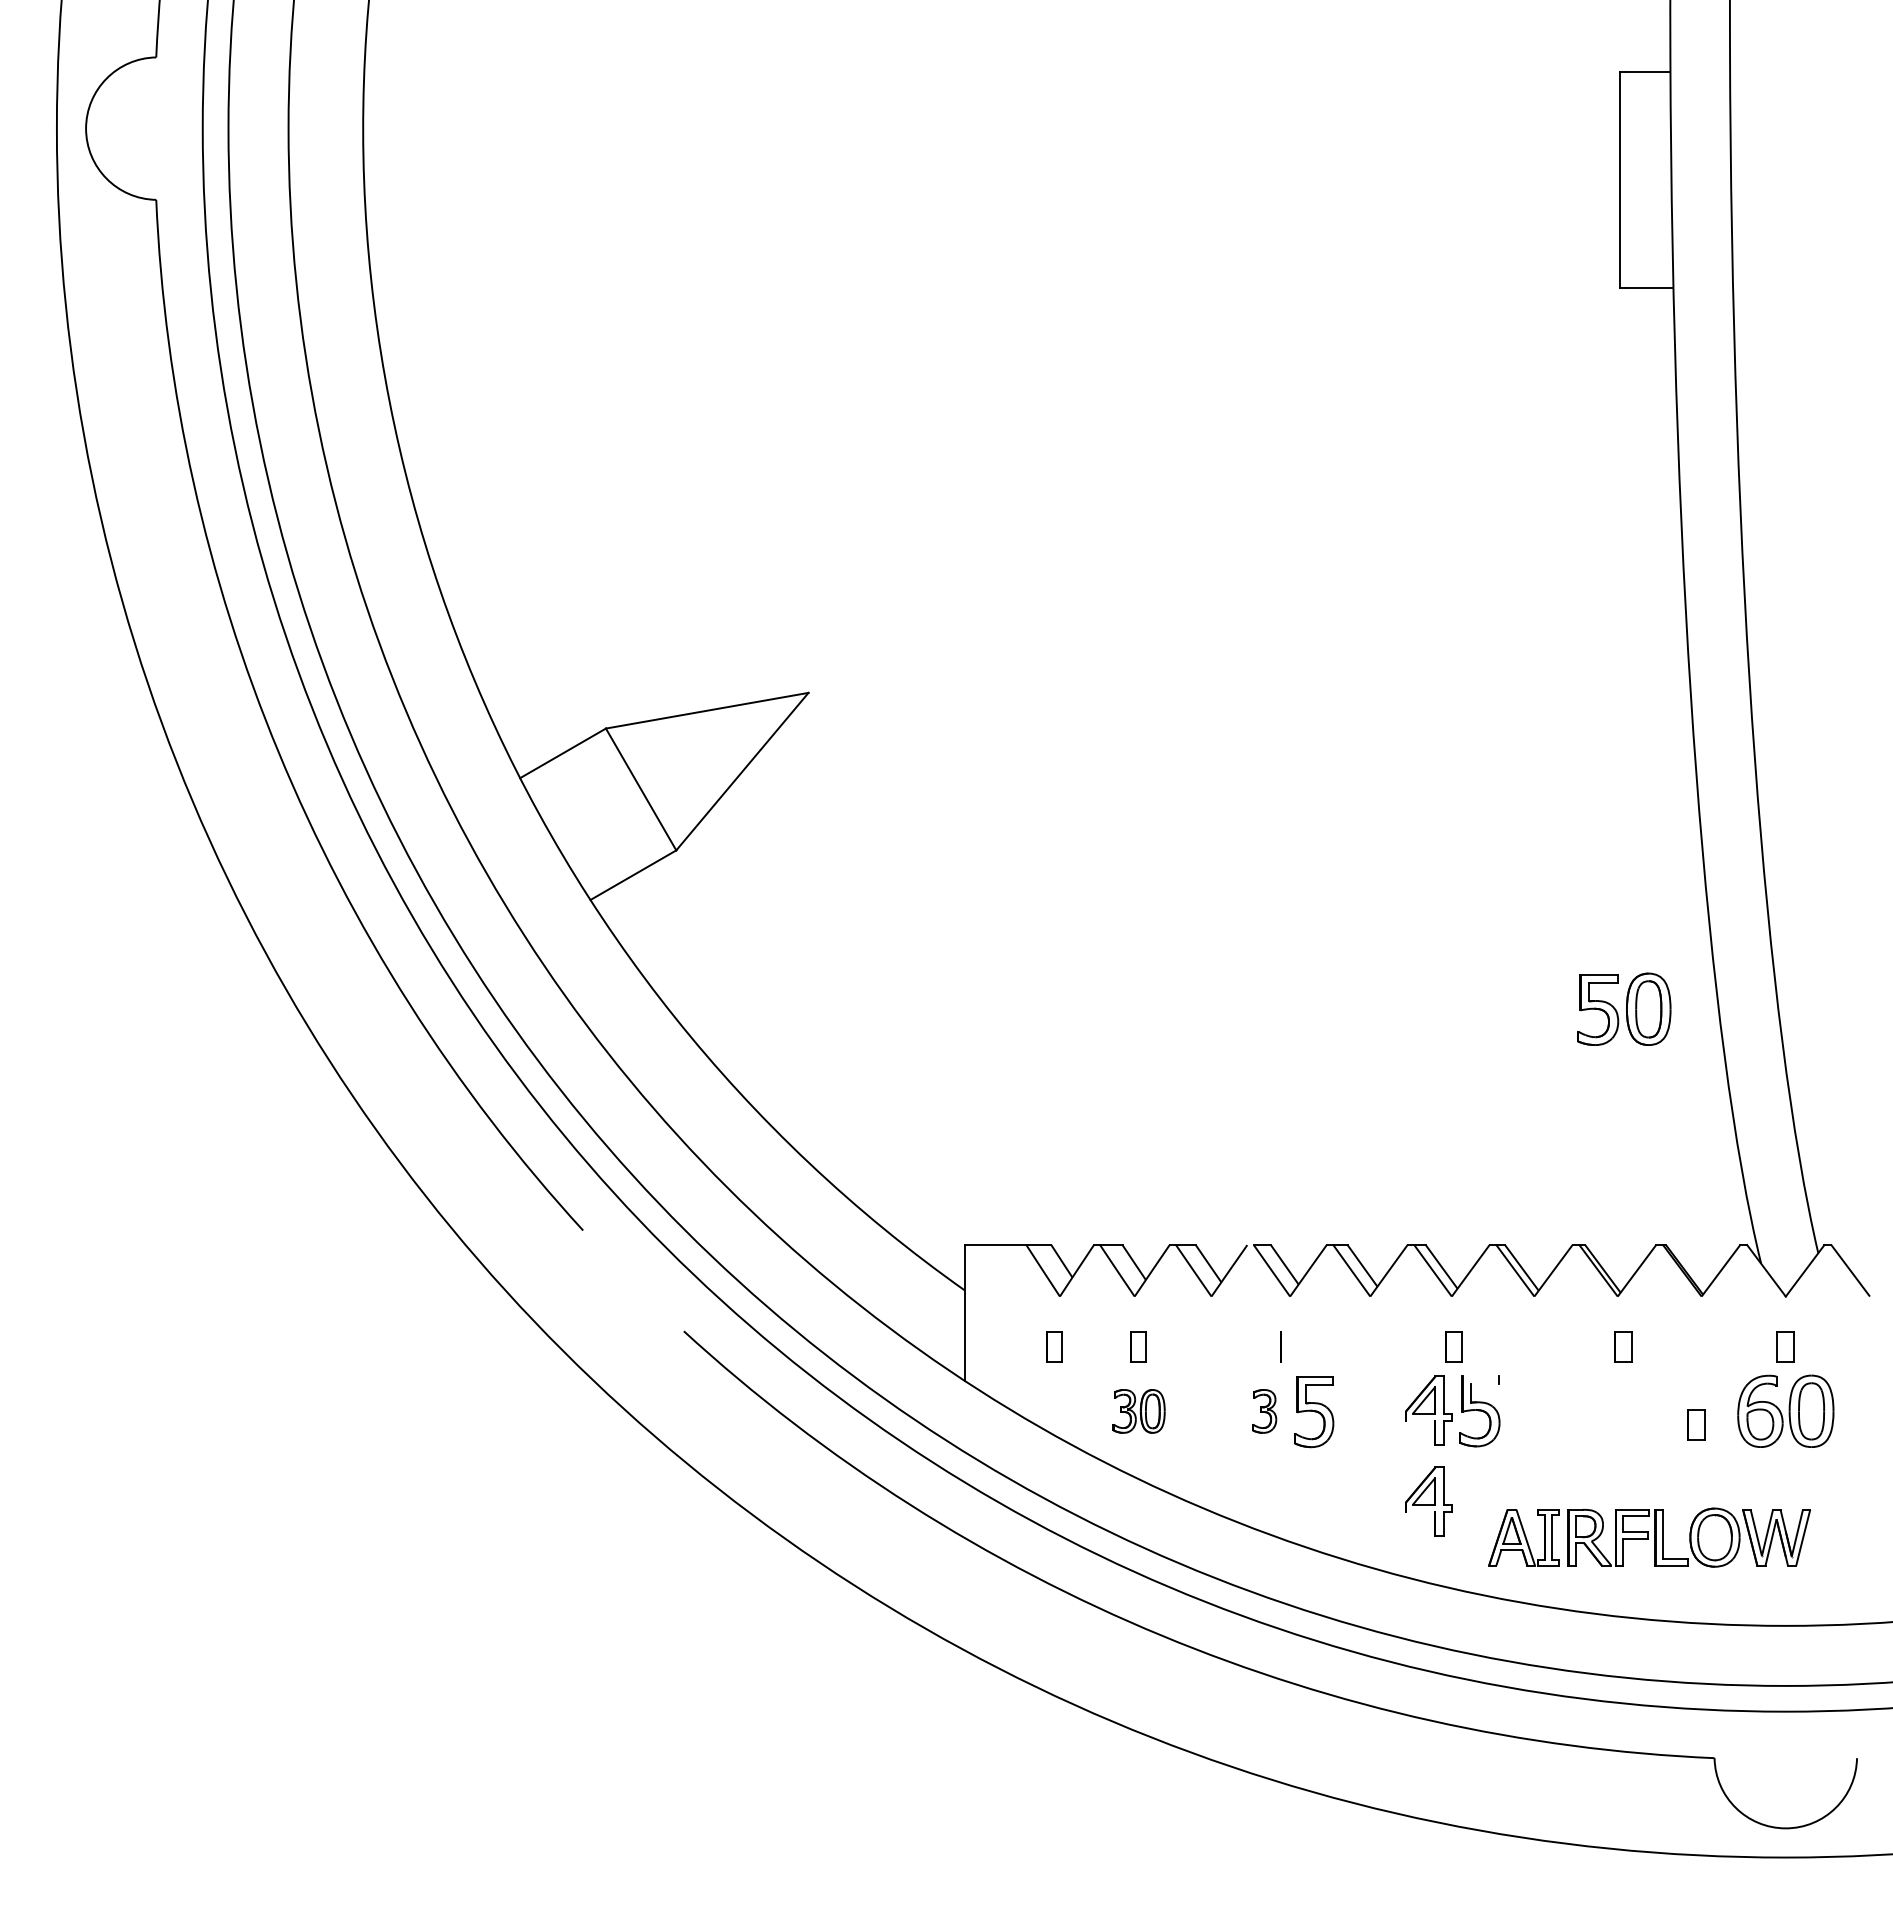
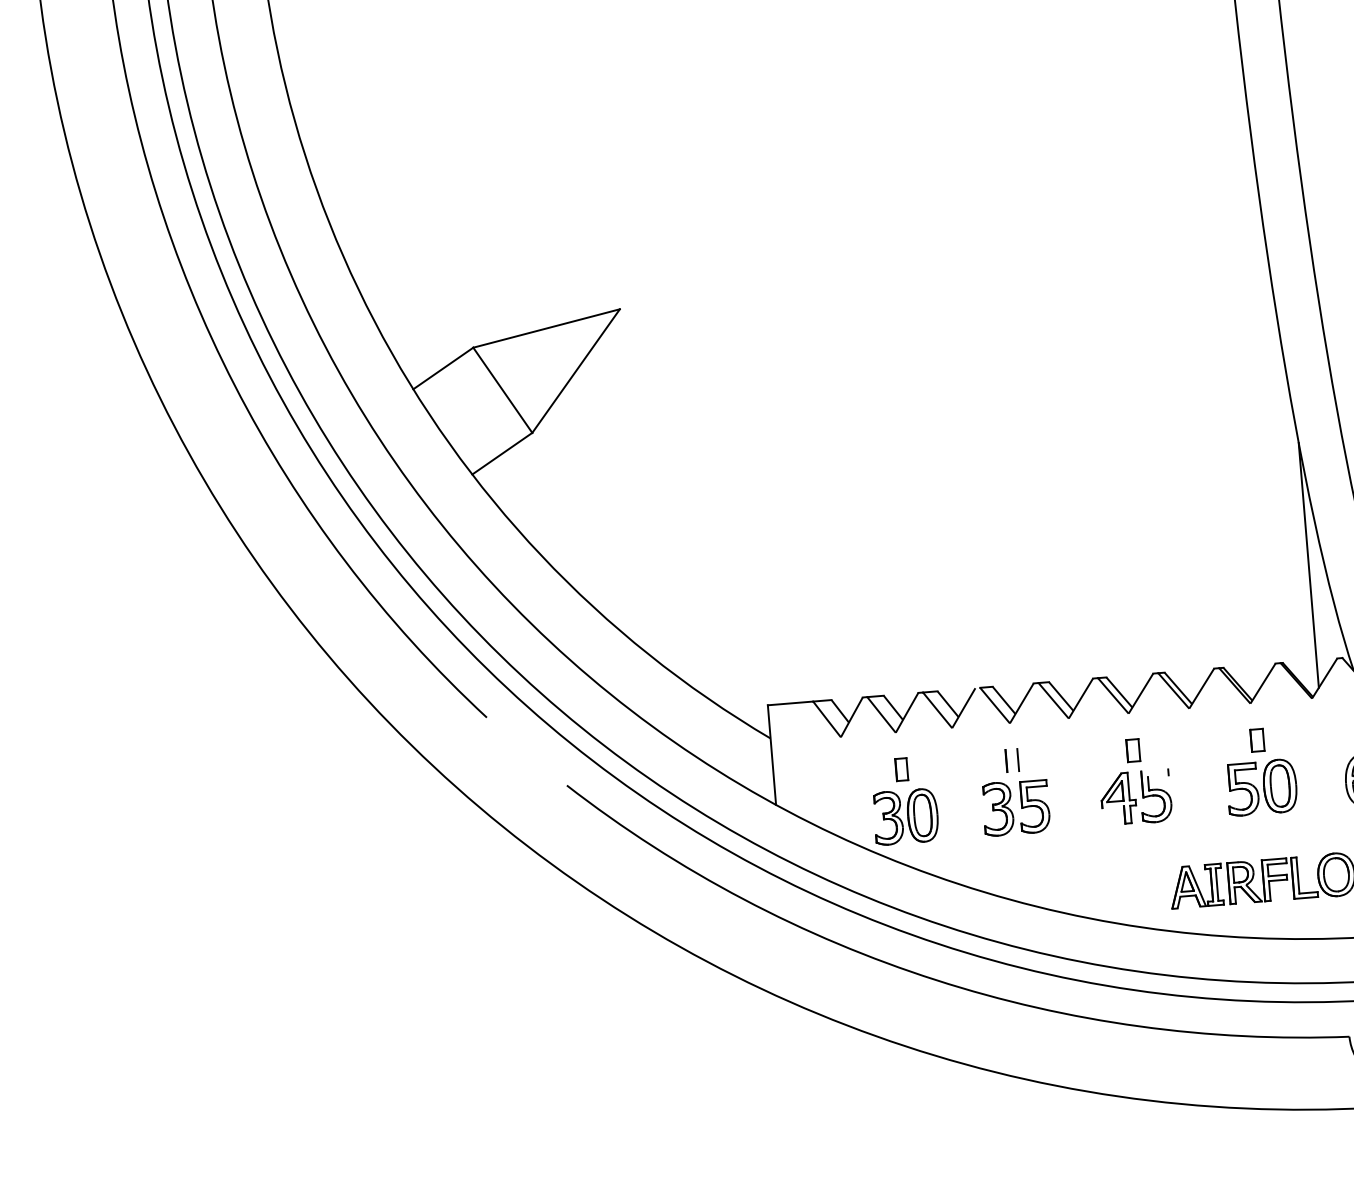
part: (1624, 1008) -> (1262, 786), moved
line: (1712, 1115) -> (1309, 564), added
part: (1054, 1346) -> (839, 774), removed
line: (1297, 1347) -> (1018, 760), added
part: (1138, 1411) -> (905, 816), size x1.67
part: (1264, 1411) -> (998, 809), size x1.67
part: (1696, 1424) -> (1316, 792), removed
part: (1428, 1501) -> (1123, 865), removed

